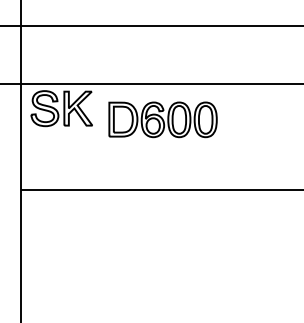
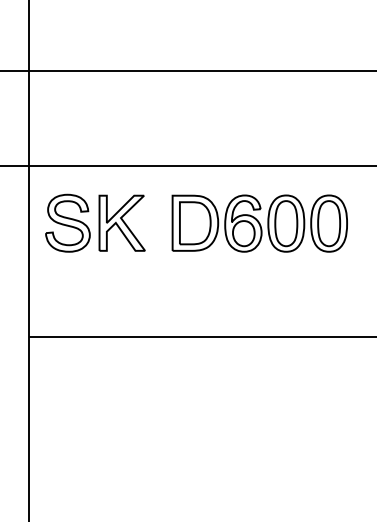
part: (61, 108) -> (94, 223), moved

